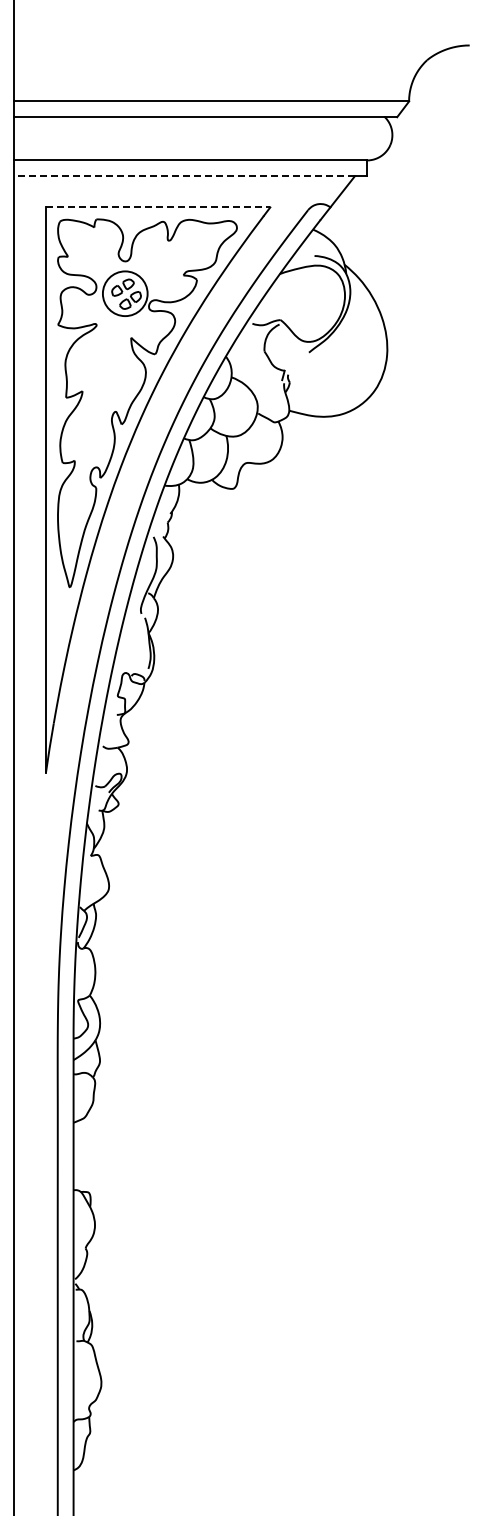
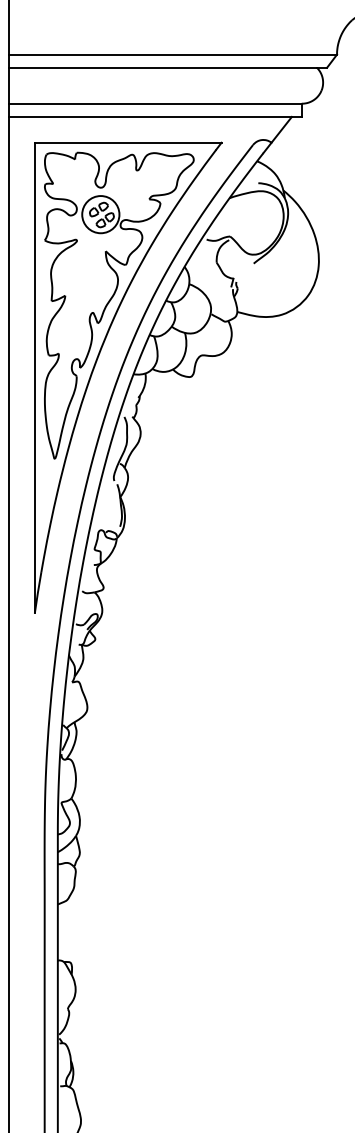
line: (184, 176) -> (150, 117), dashed -> solid
line: (158, 207) -> (128, 142), dashed -> solid

